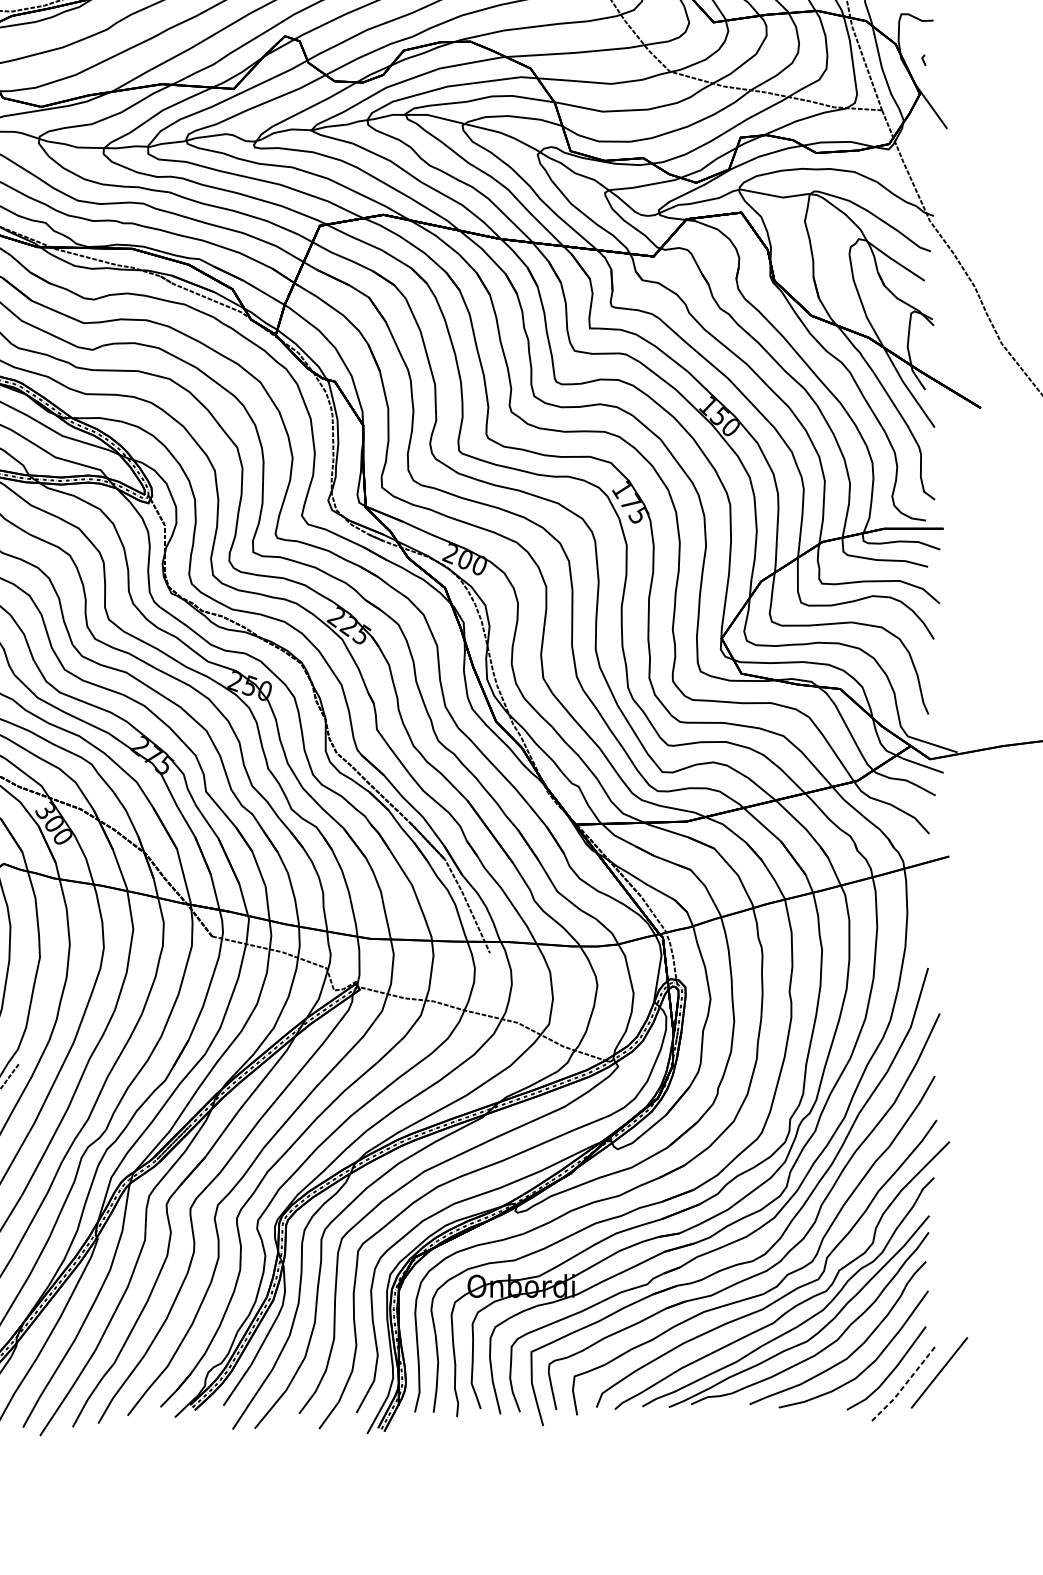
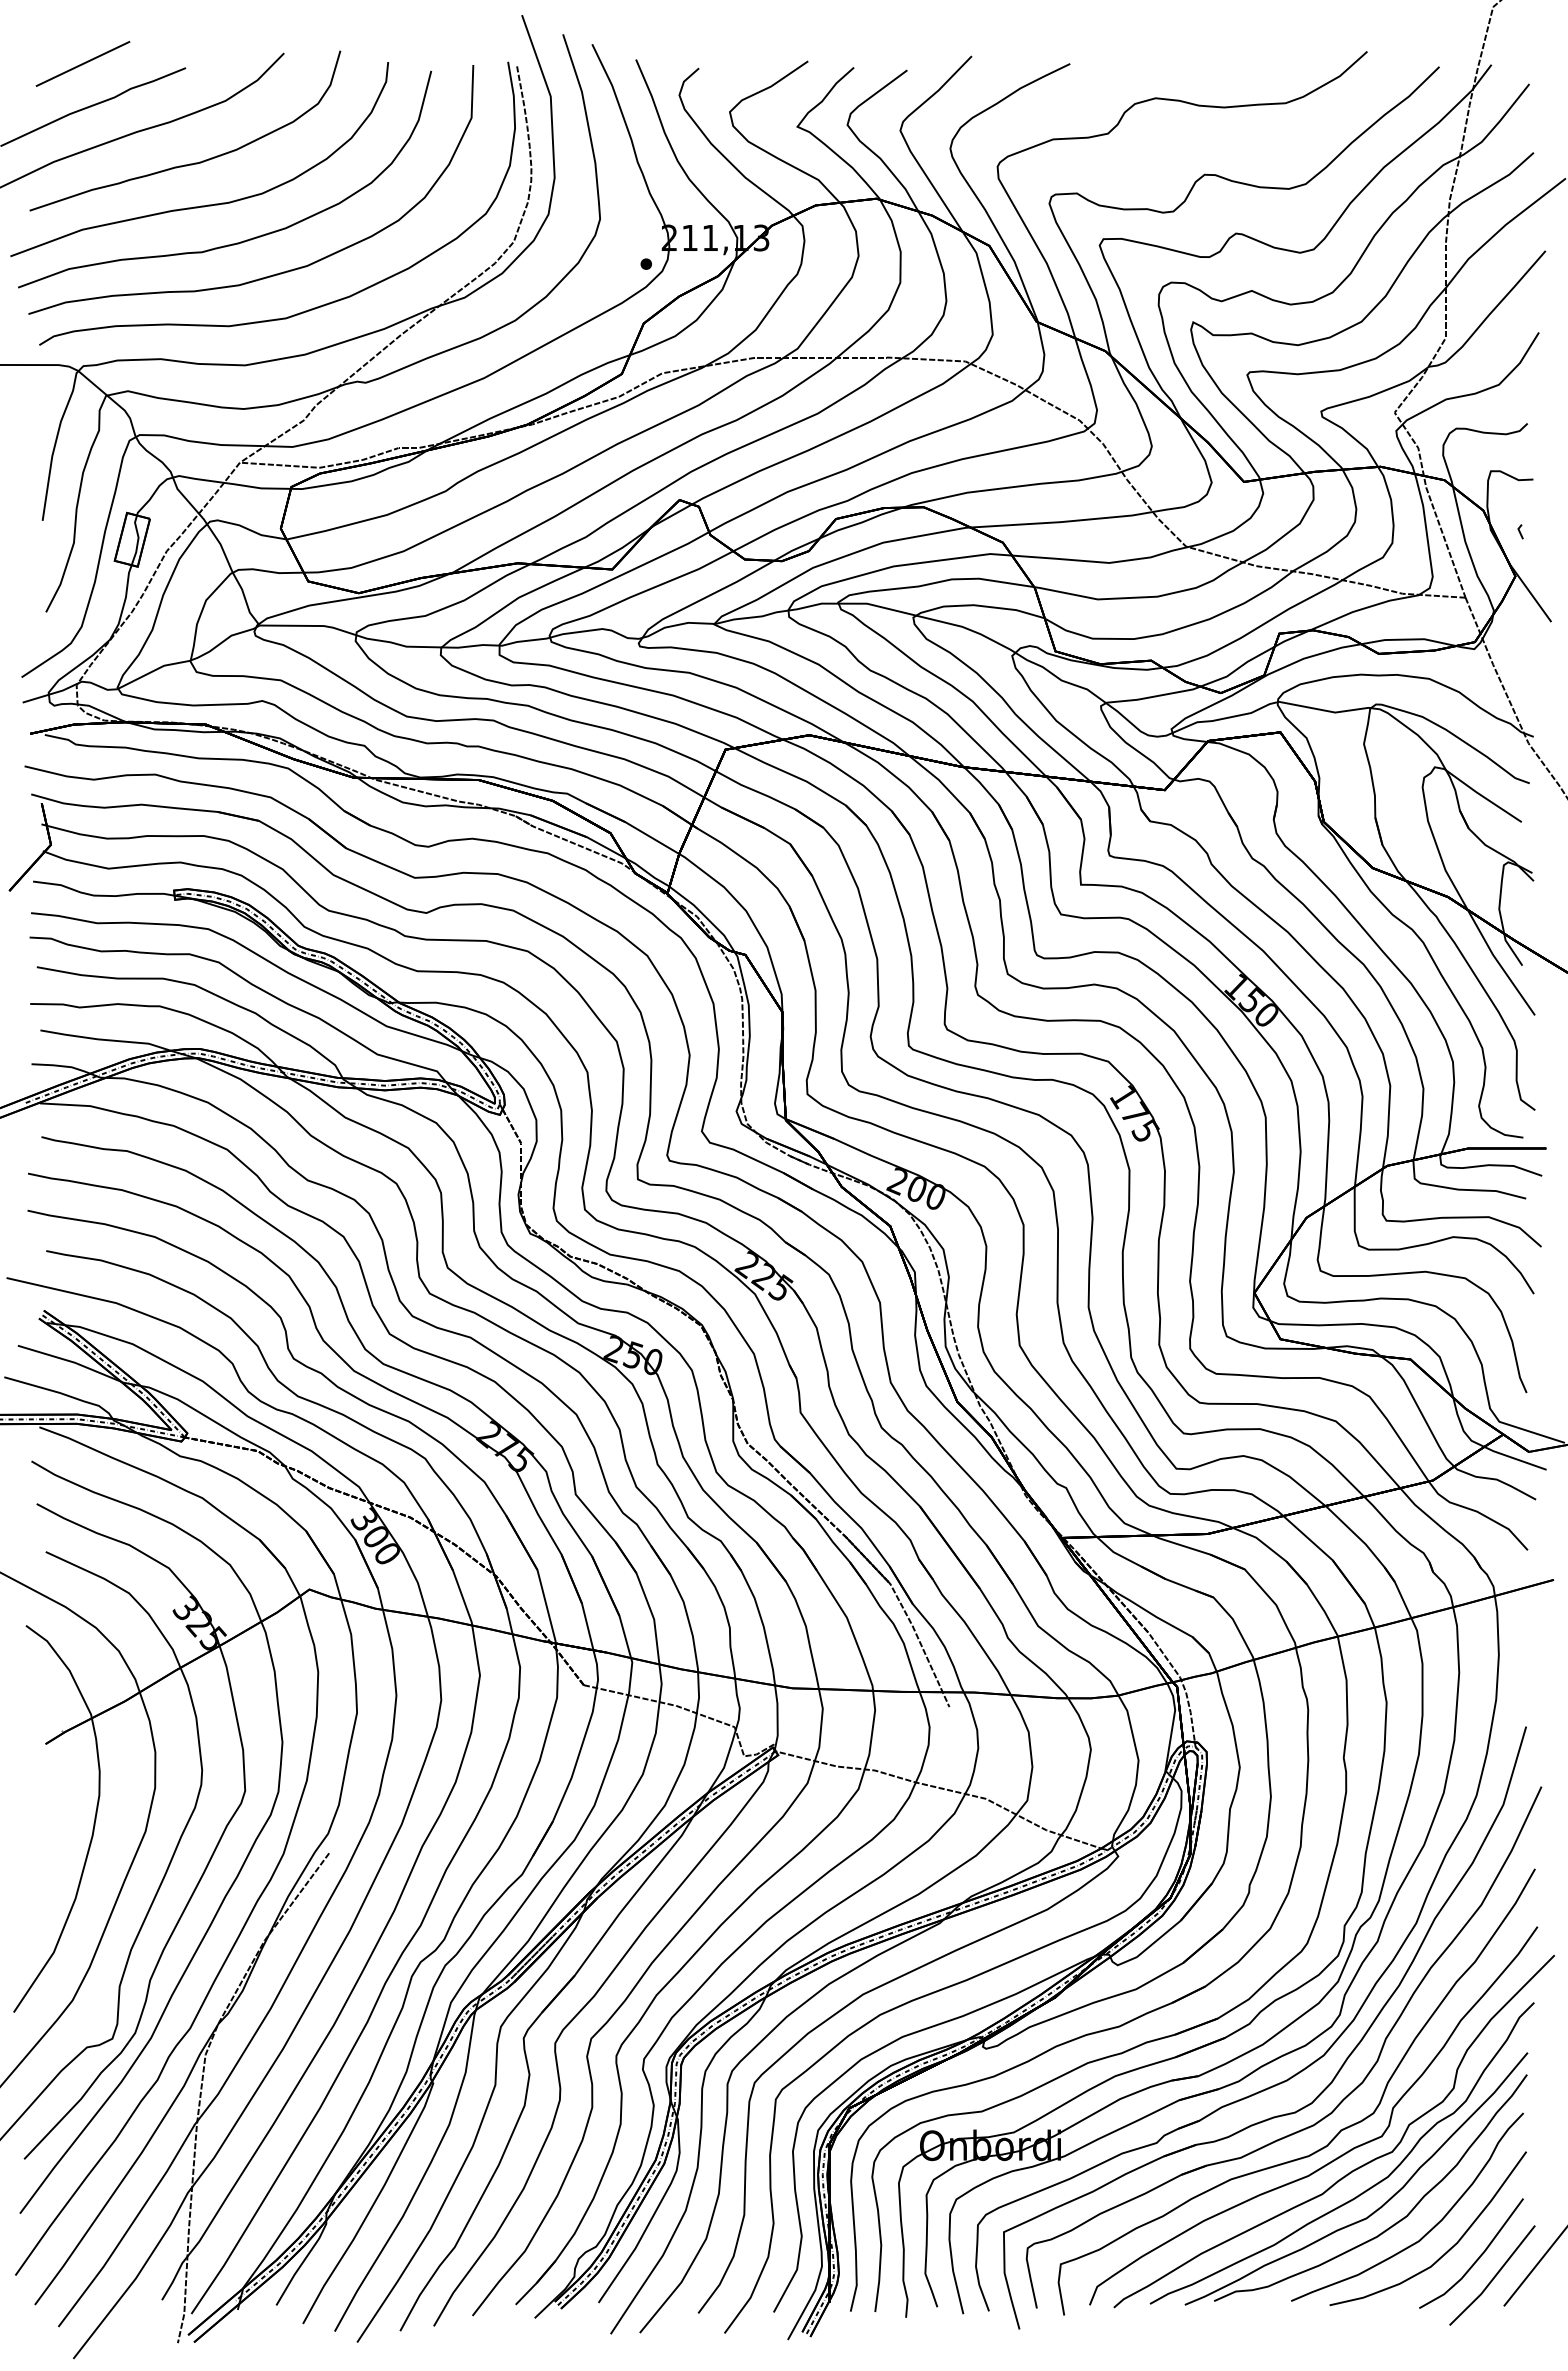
line: (904, 1386) -> (1494, 2277), dashed -> solid

